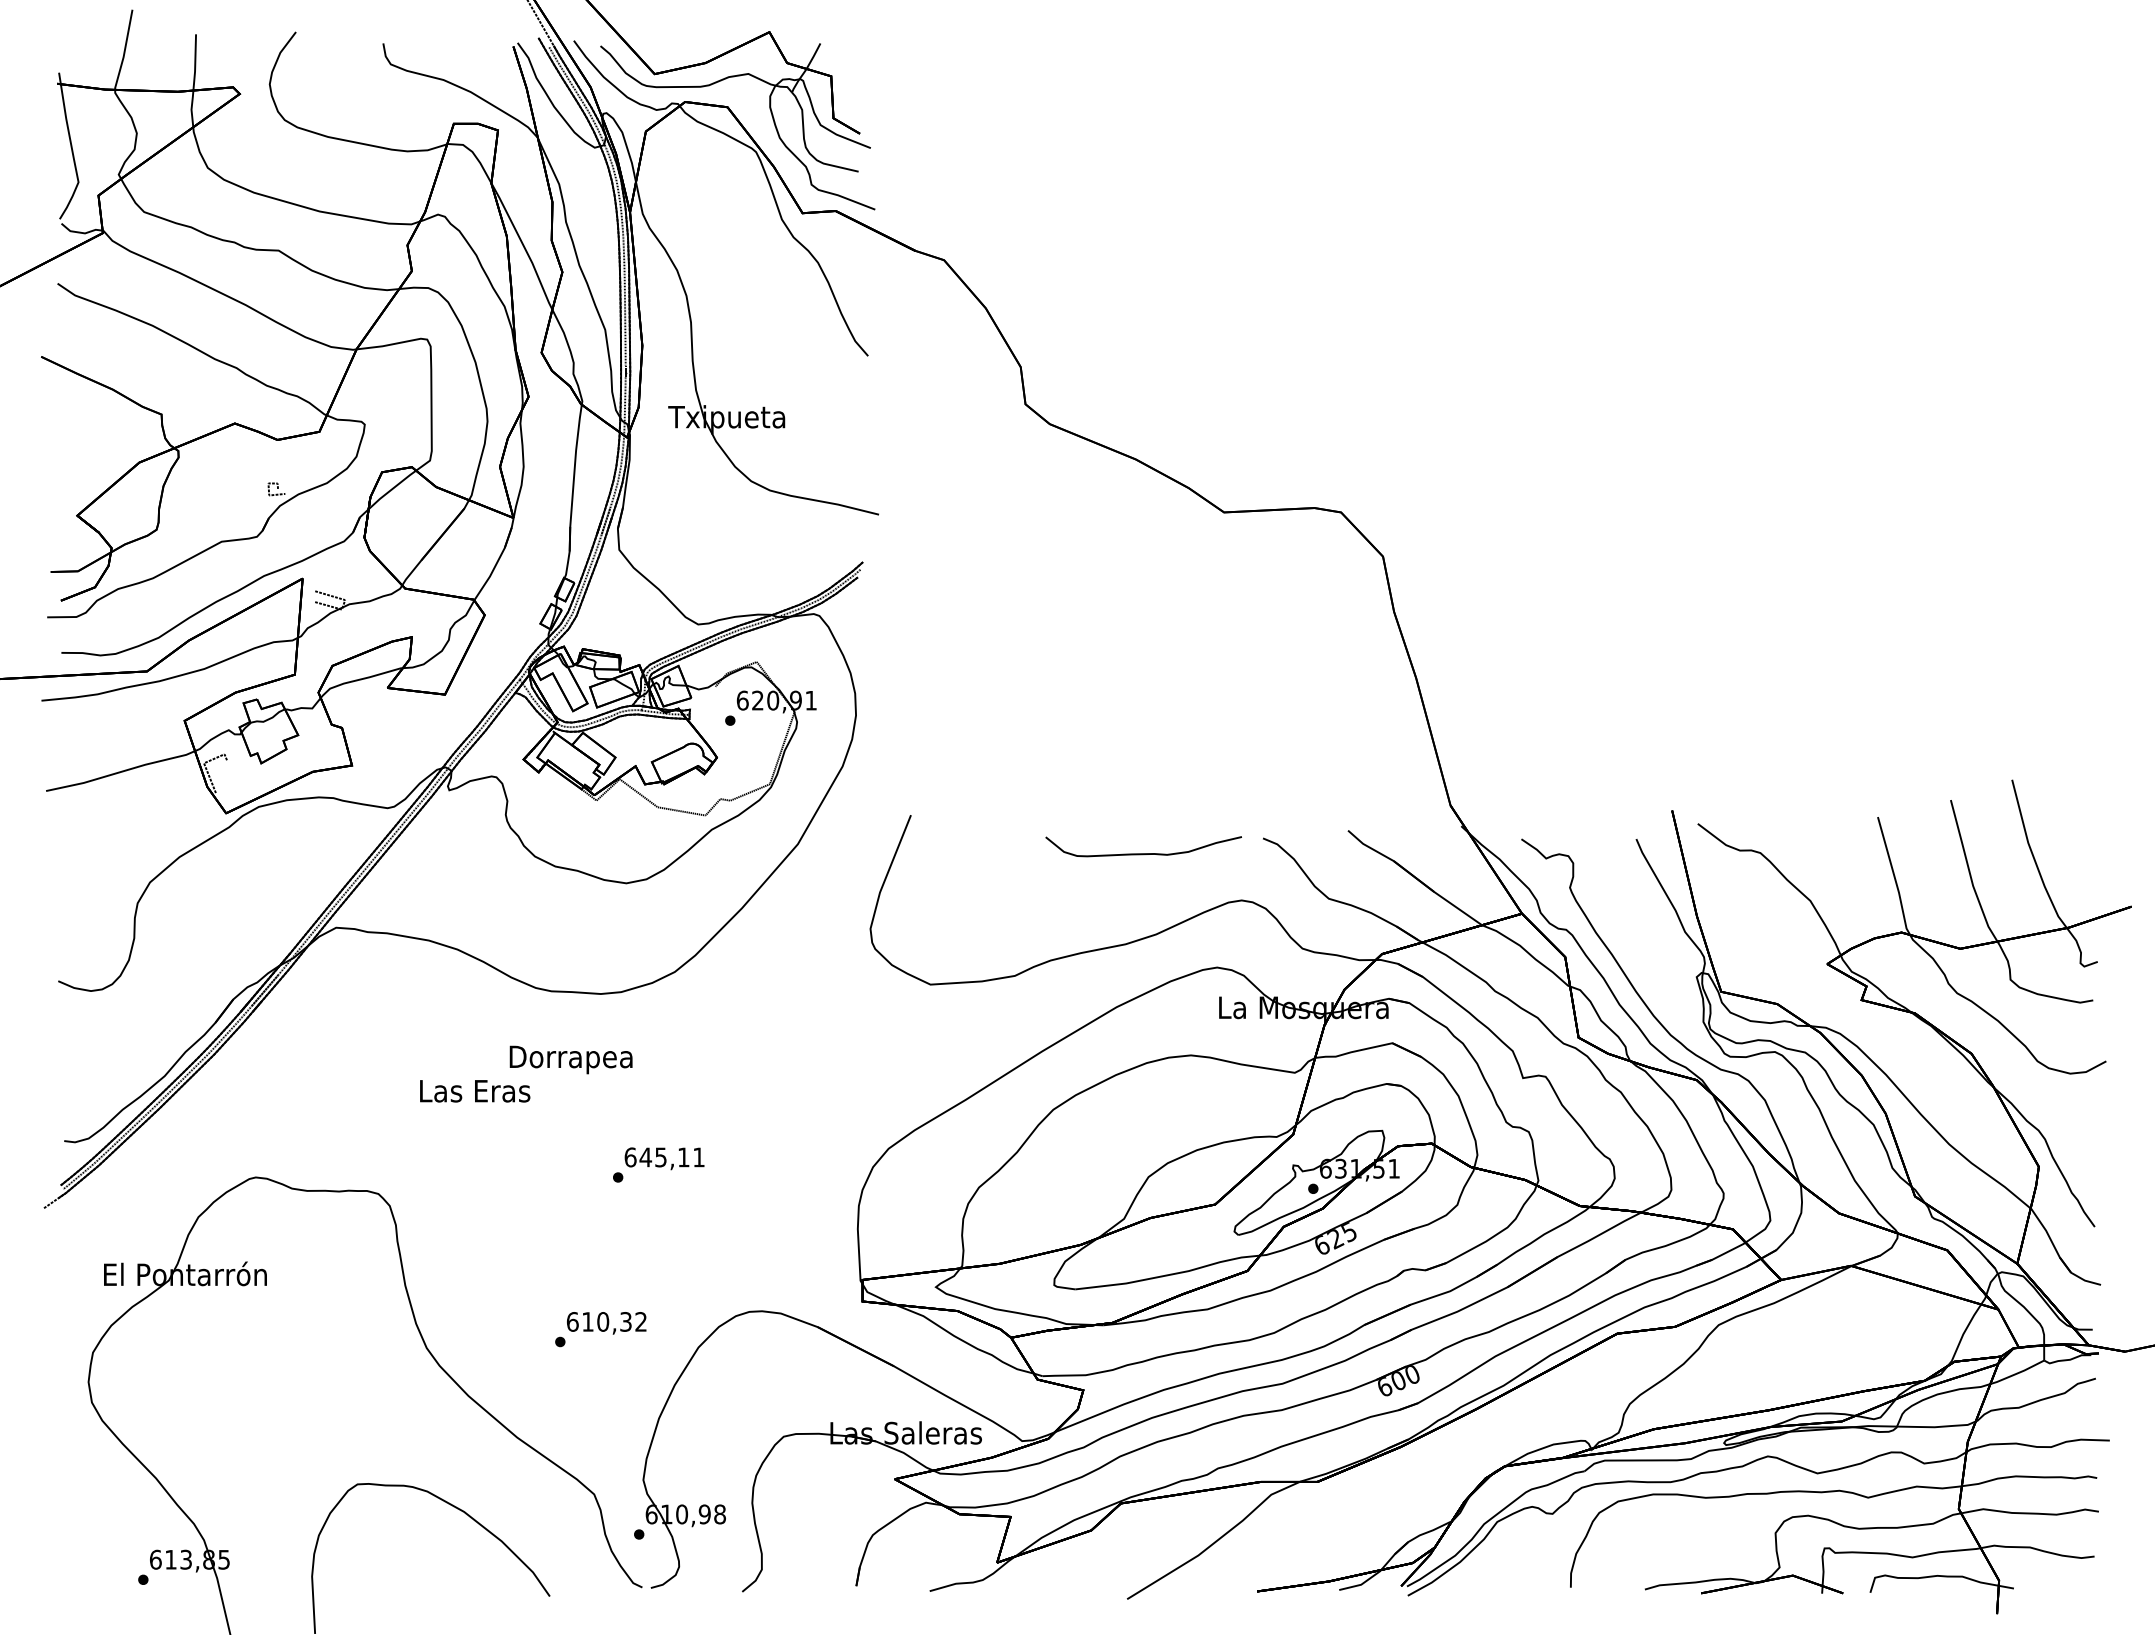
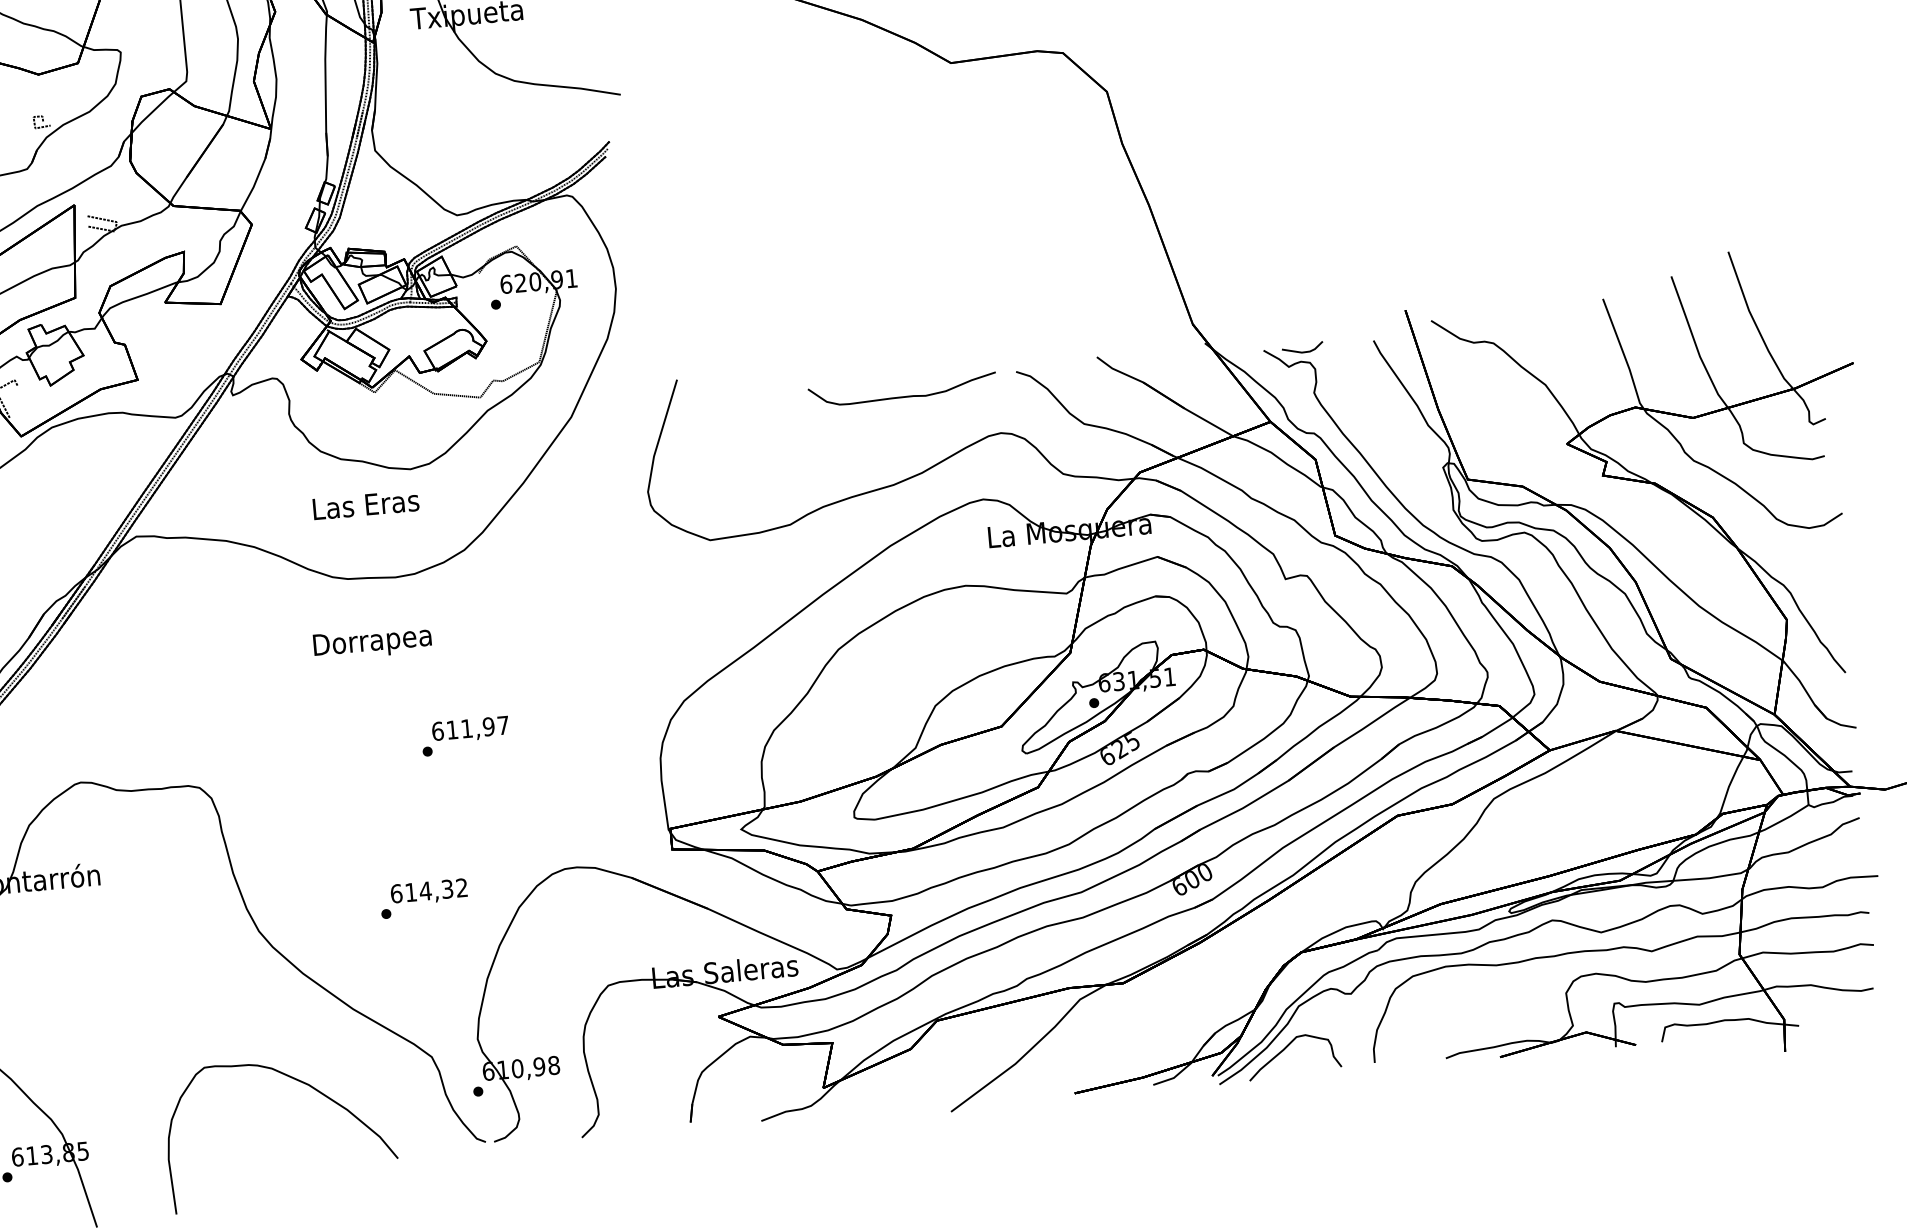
curve: (1560, 843) -> (1301, 351), added
text: (475, 1091) -> (366, 505), moved
text: (671, 1157) -> (477, 727), 645,11 -> 611,97
text: (602, 1321) -> (424, 890), 610,32 -> 614,32
curve: (1479, 1565) -> (1285, 1049), added

